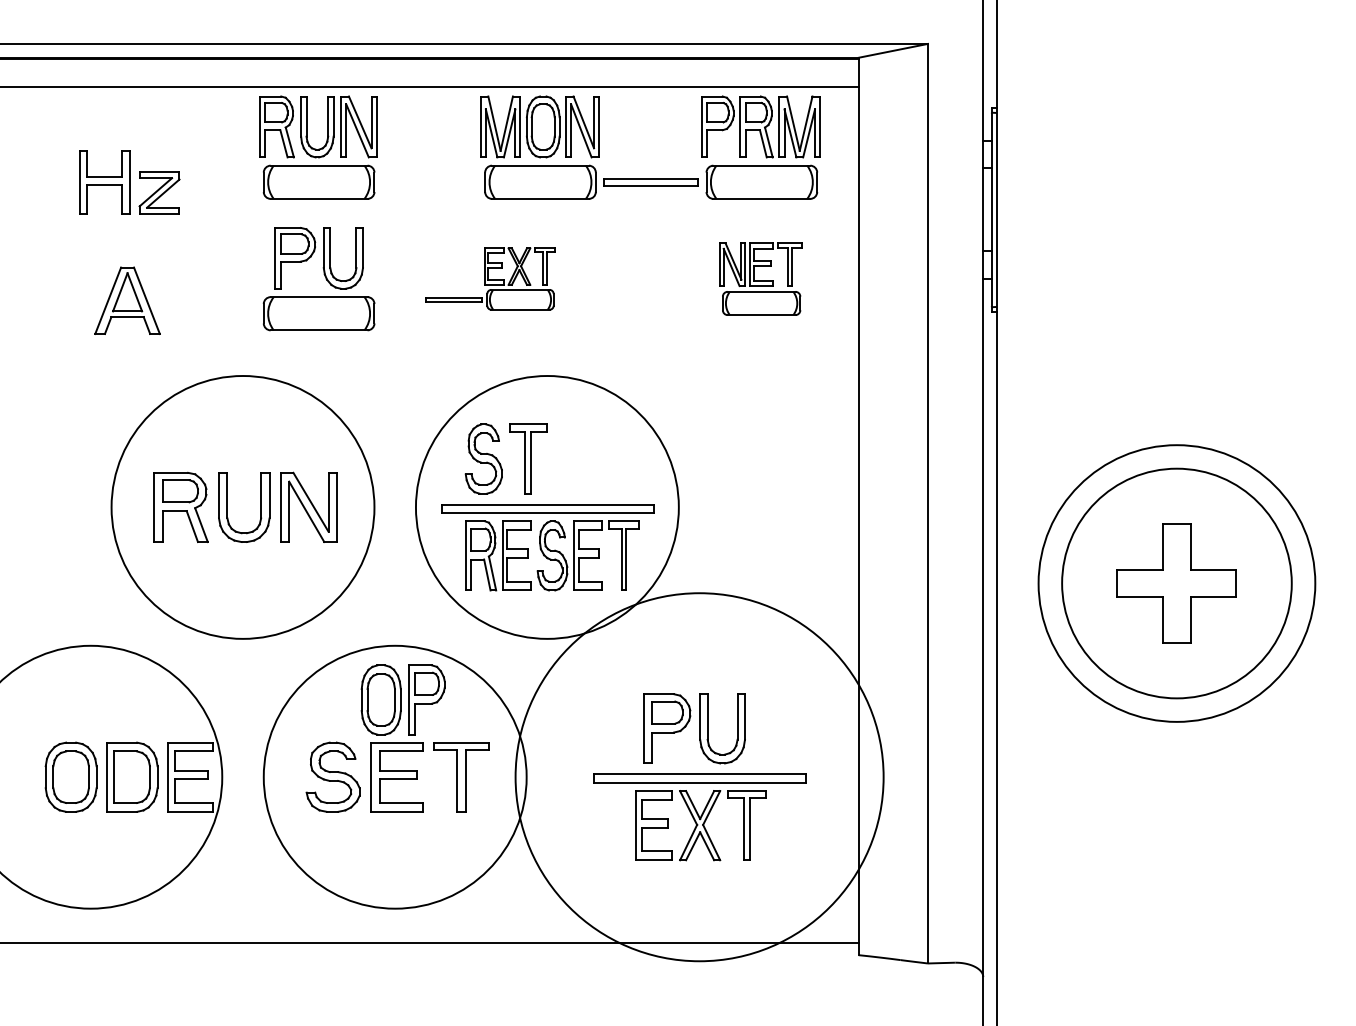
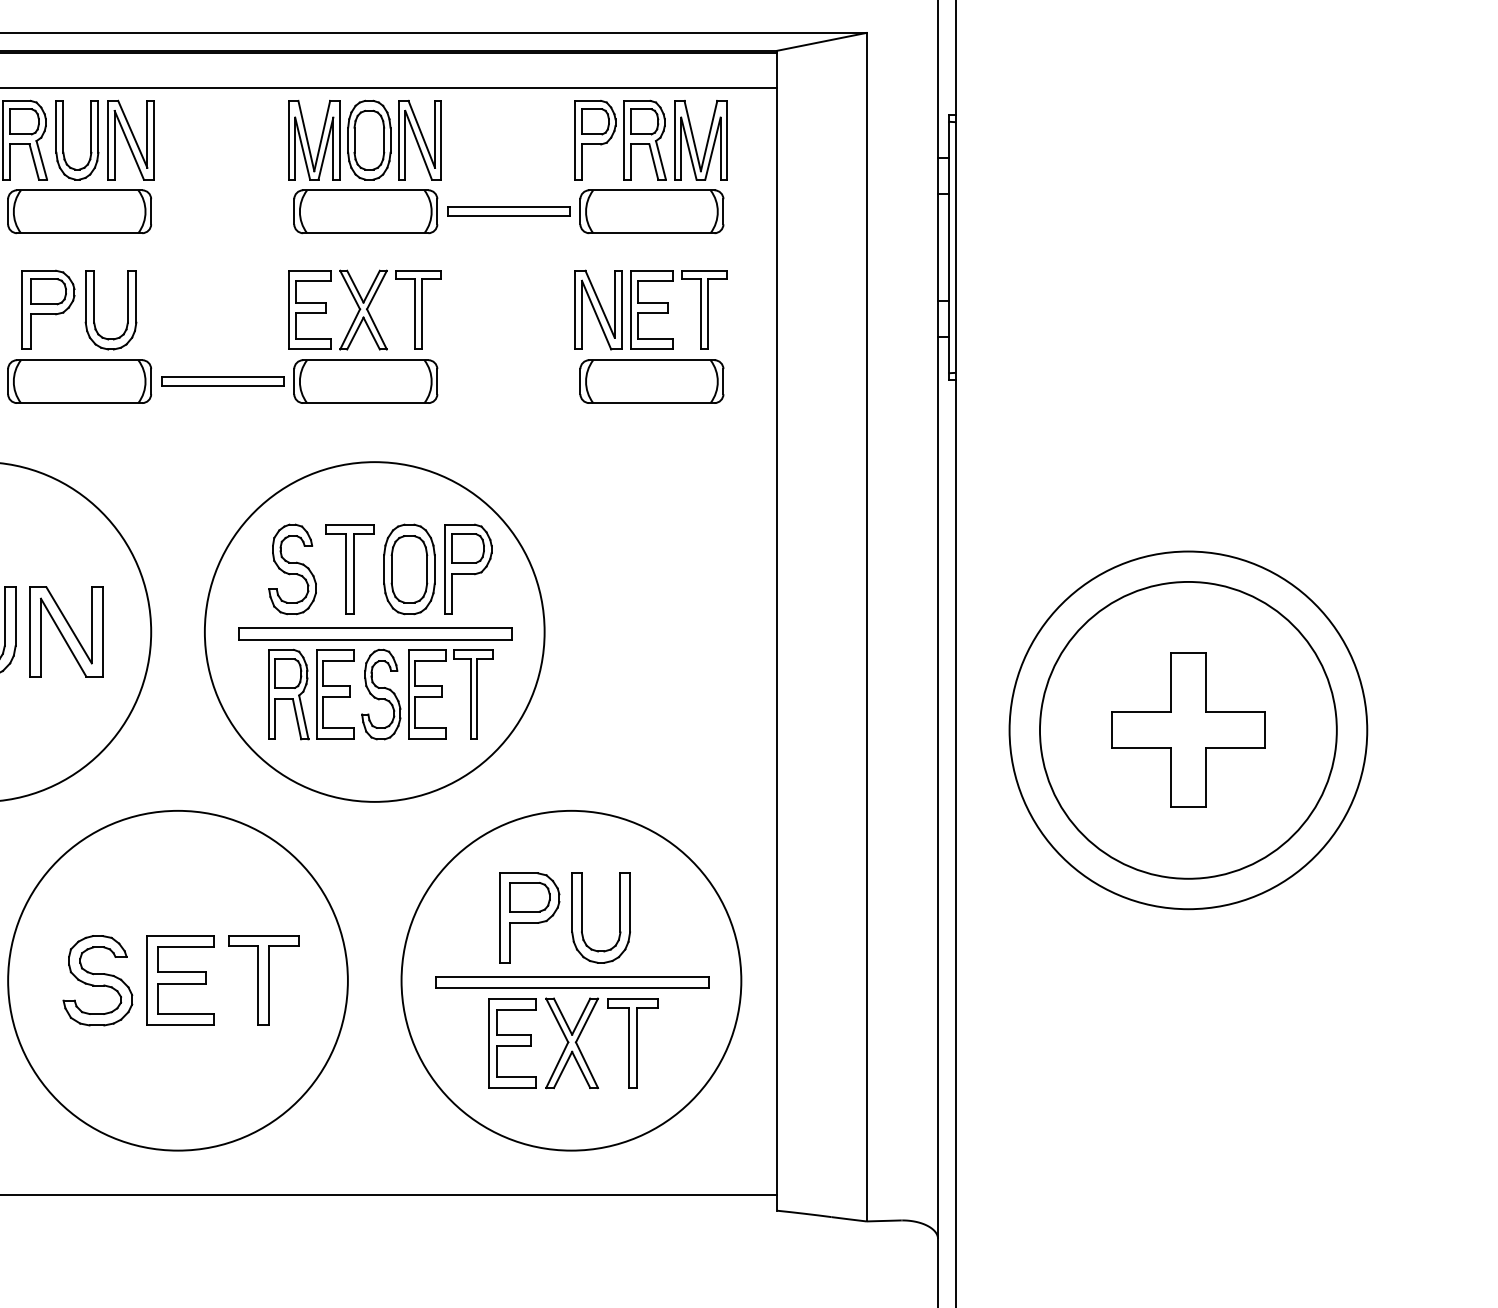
part: (490, 278) -> (301, 336), size x1.67
part: (760, 279) -> (650, 337), size x1.43
part: (402, 699) -> (436, 568), moved
circle: (699, 776) -> (571, 979), size x0.71

